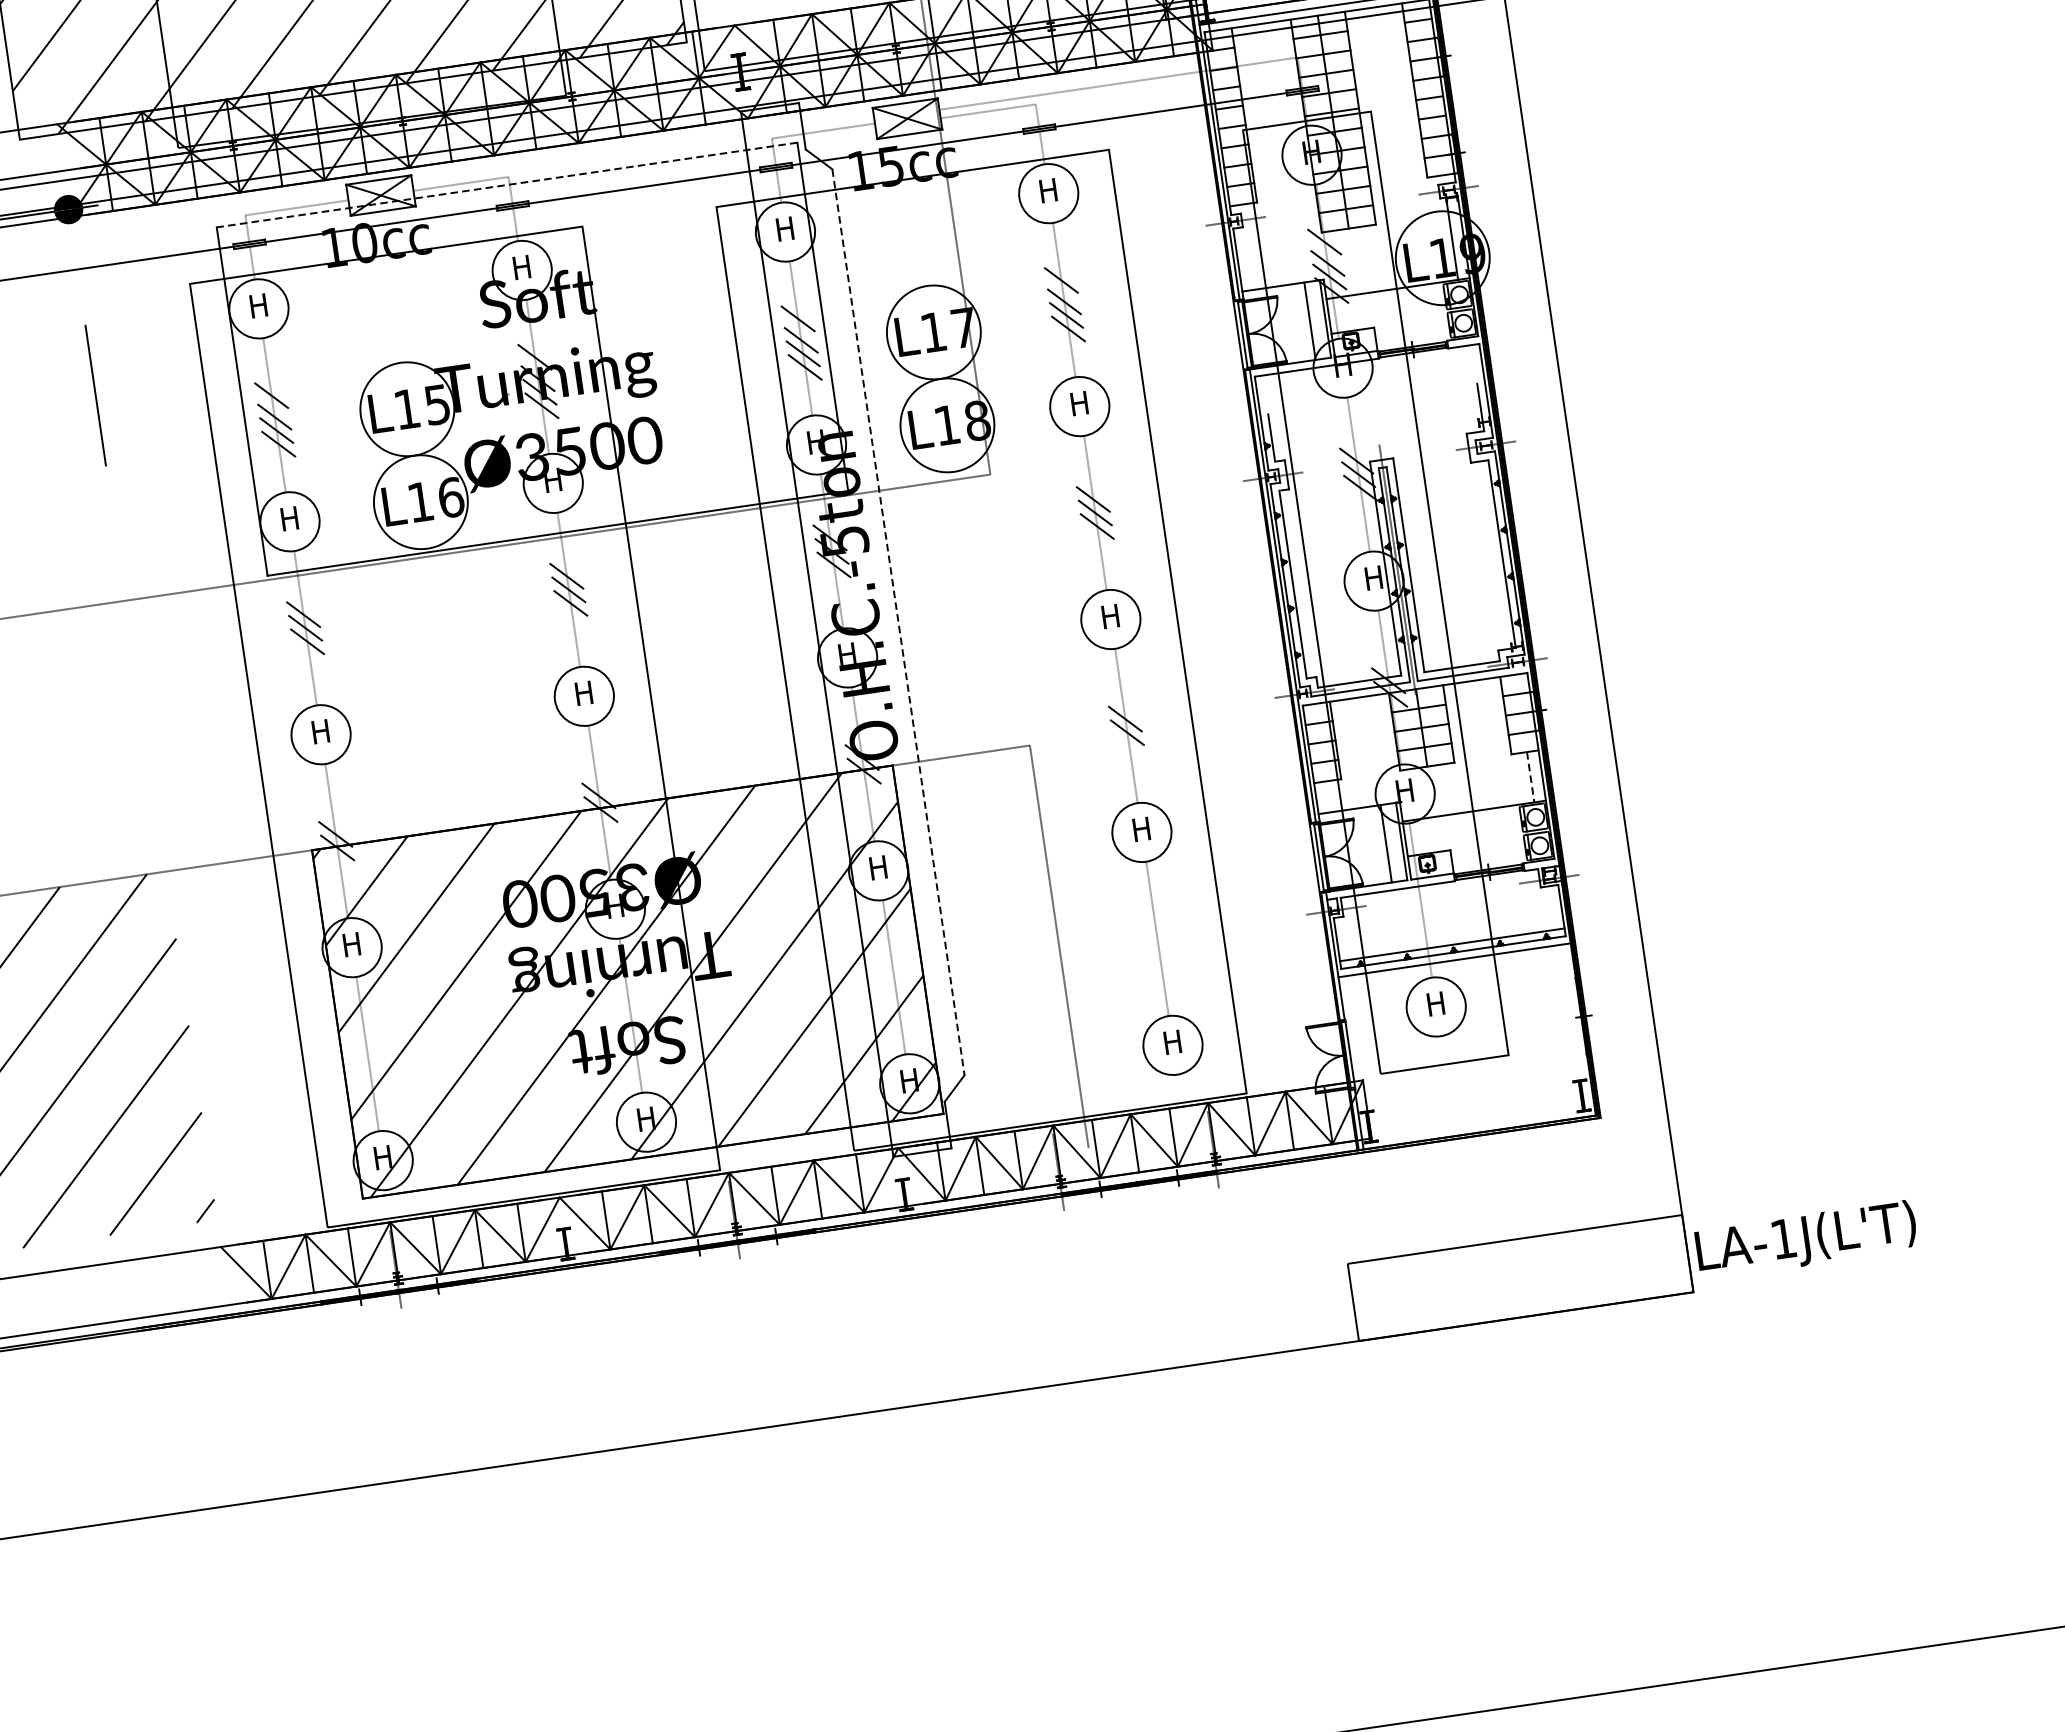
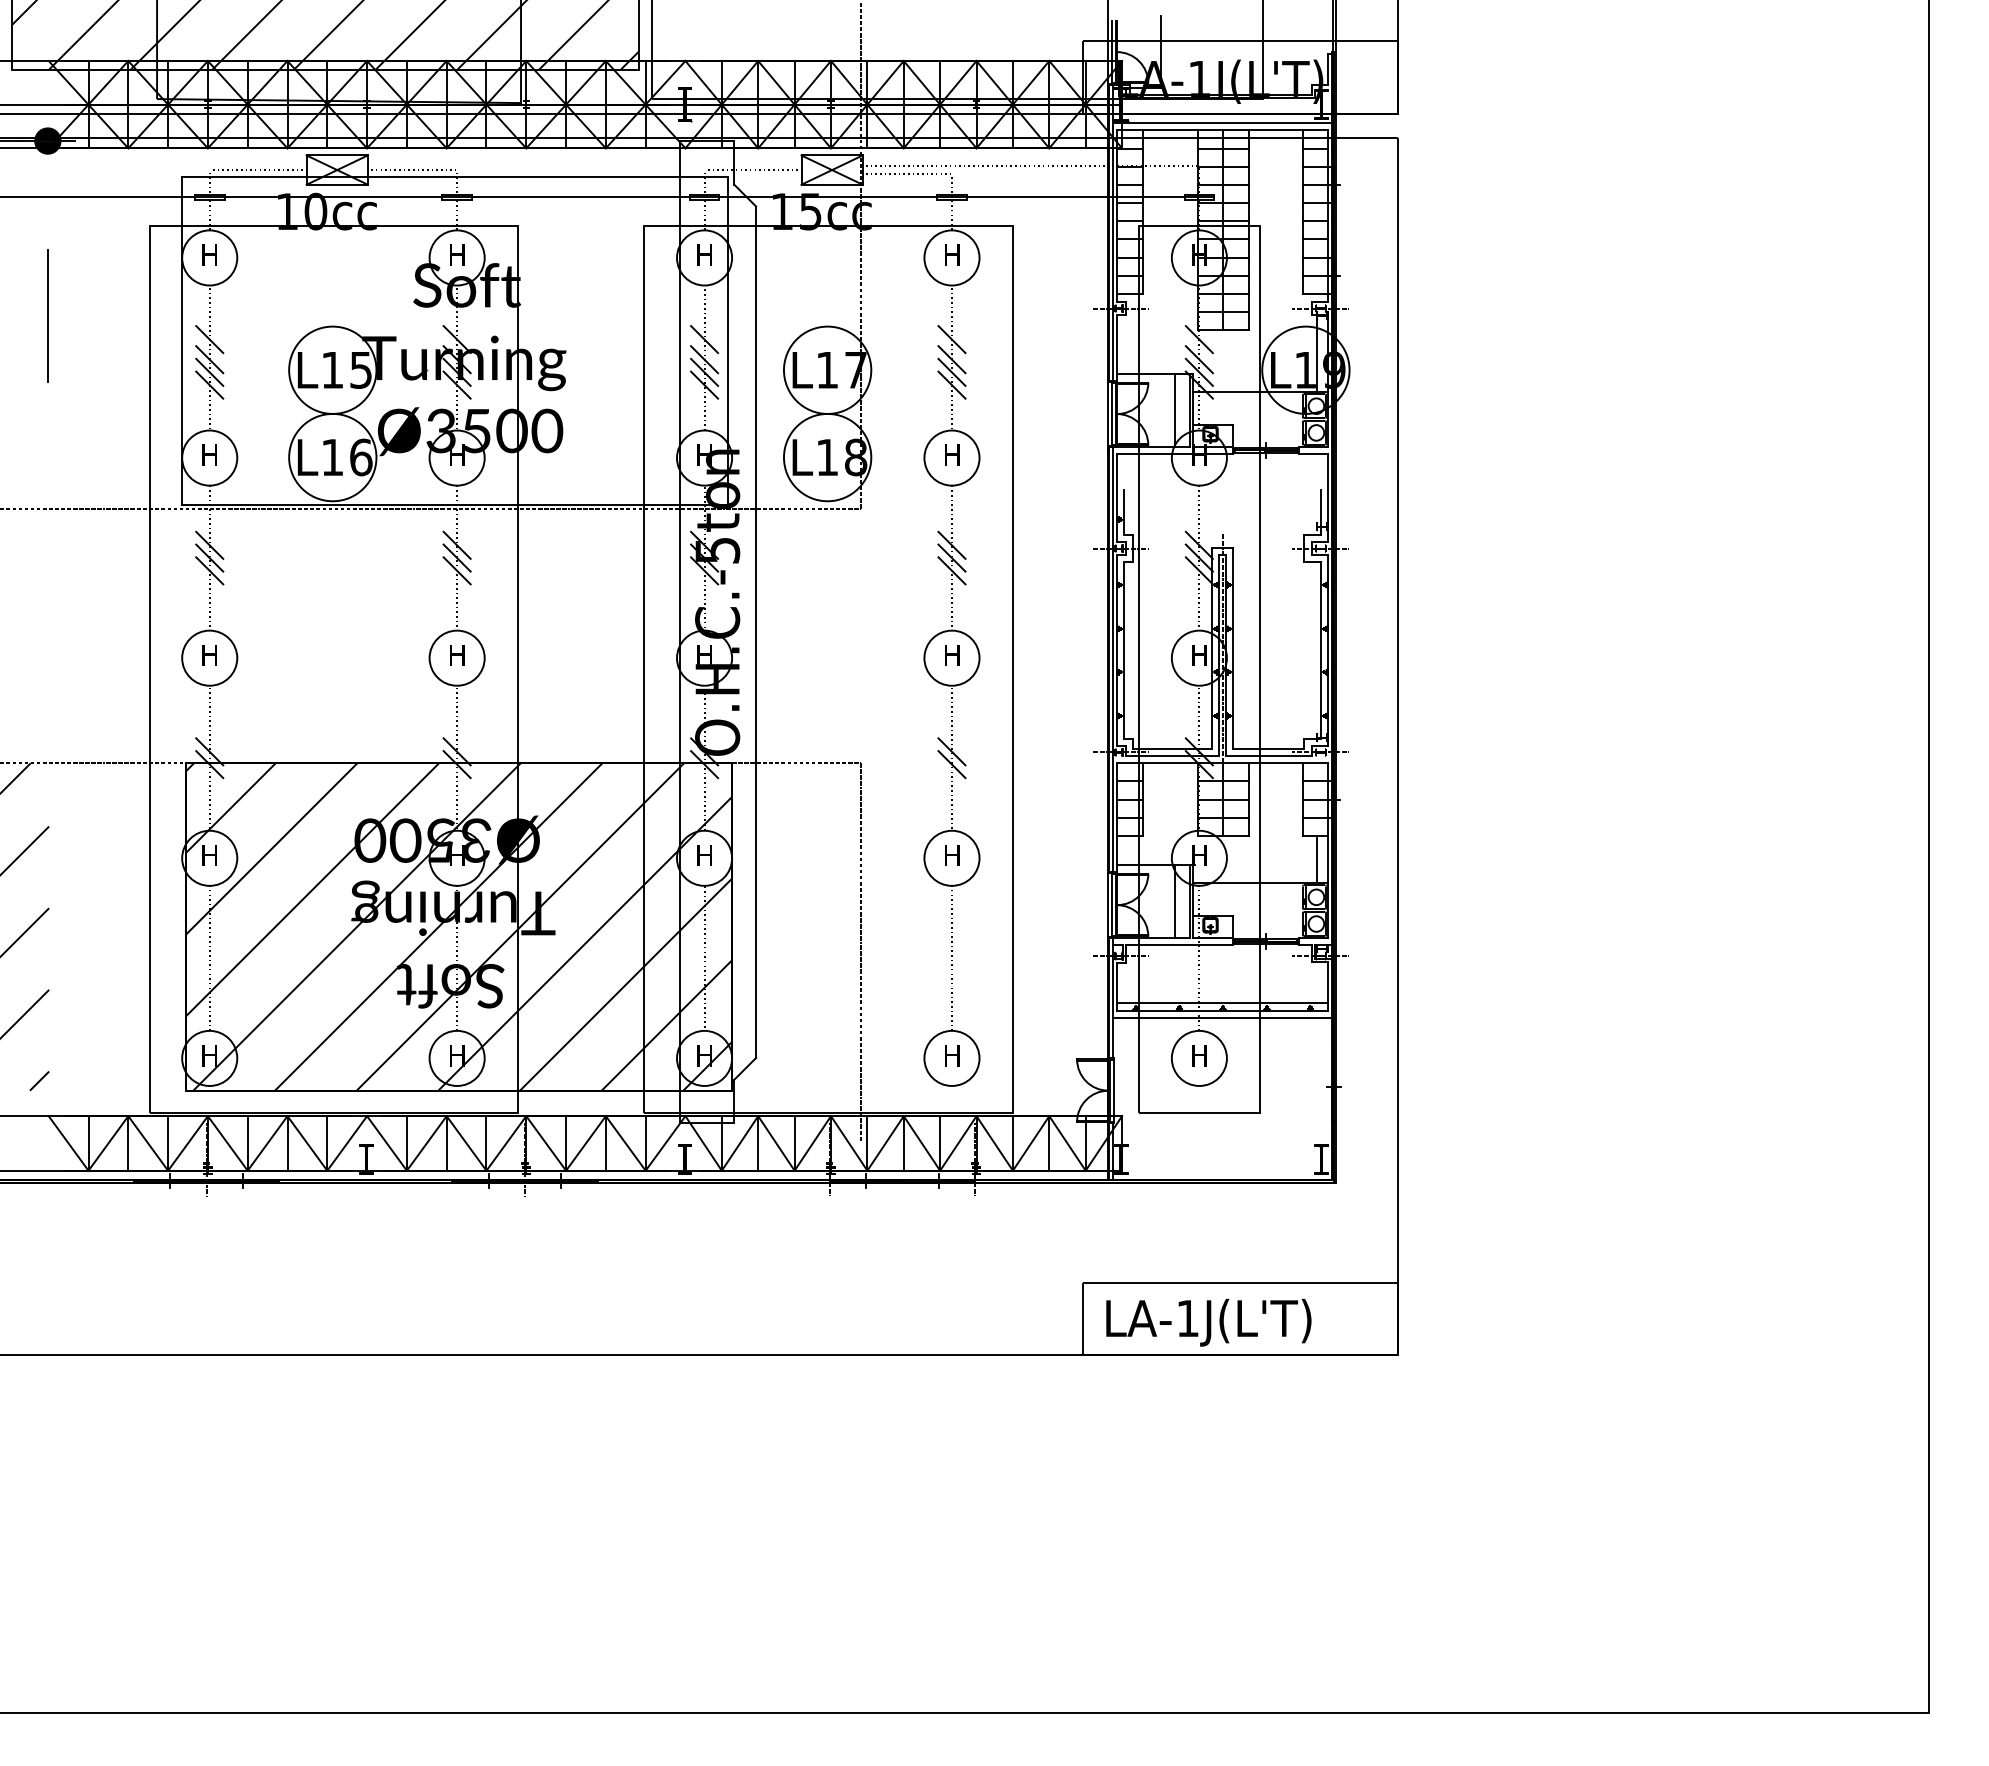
line: (506, 185) -> (454, 177), dashed -> solid
line: (898, 622) -> (756, 632), dashed -> solid
line: (1531, 776) -> (1317, 859), dashed -> solid
text: (1806, 1239) -> (1208, 1322), moved

